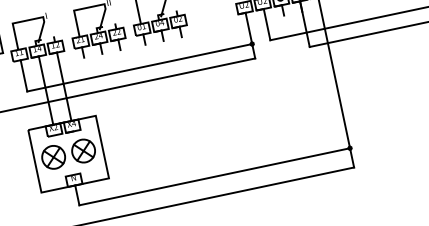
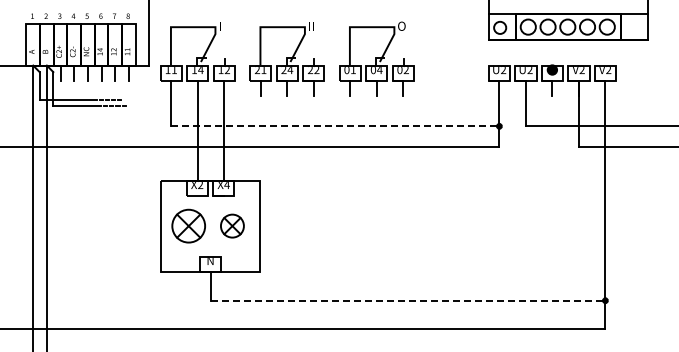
line: (139, 67) -> (335, 126), solid -> dashed
part: (83, 150) -> (232, 225), size x0.7
line: (215, 176) -> (408, 300), solid -> dashed

